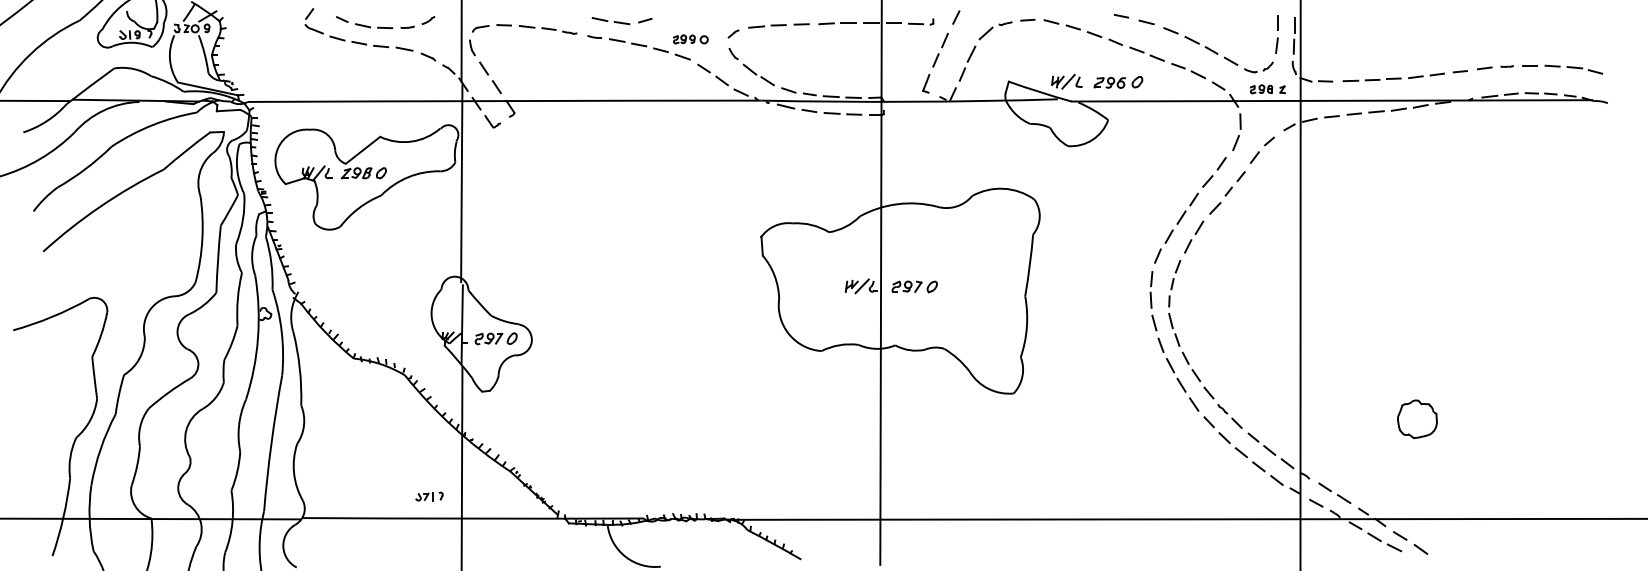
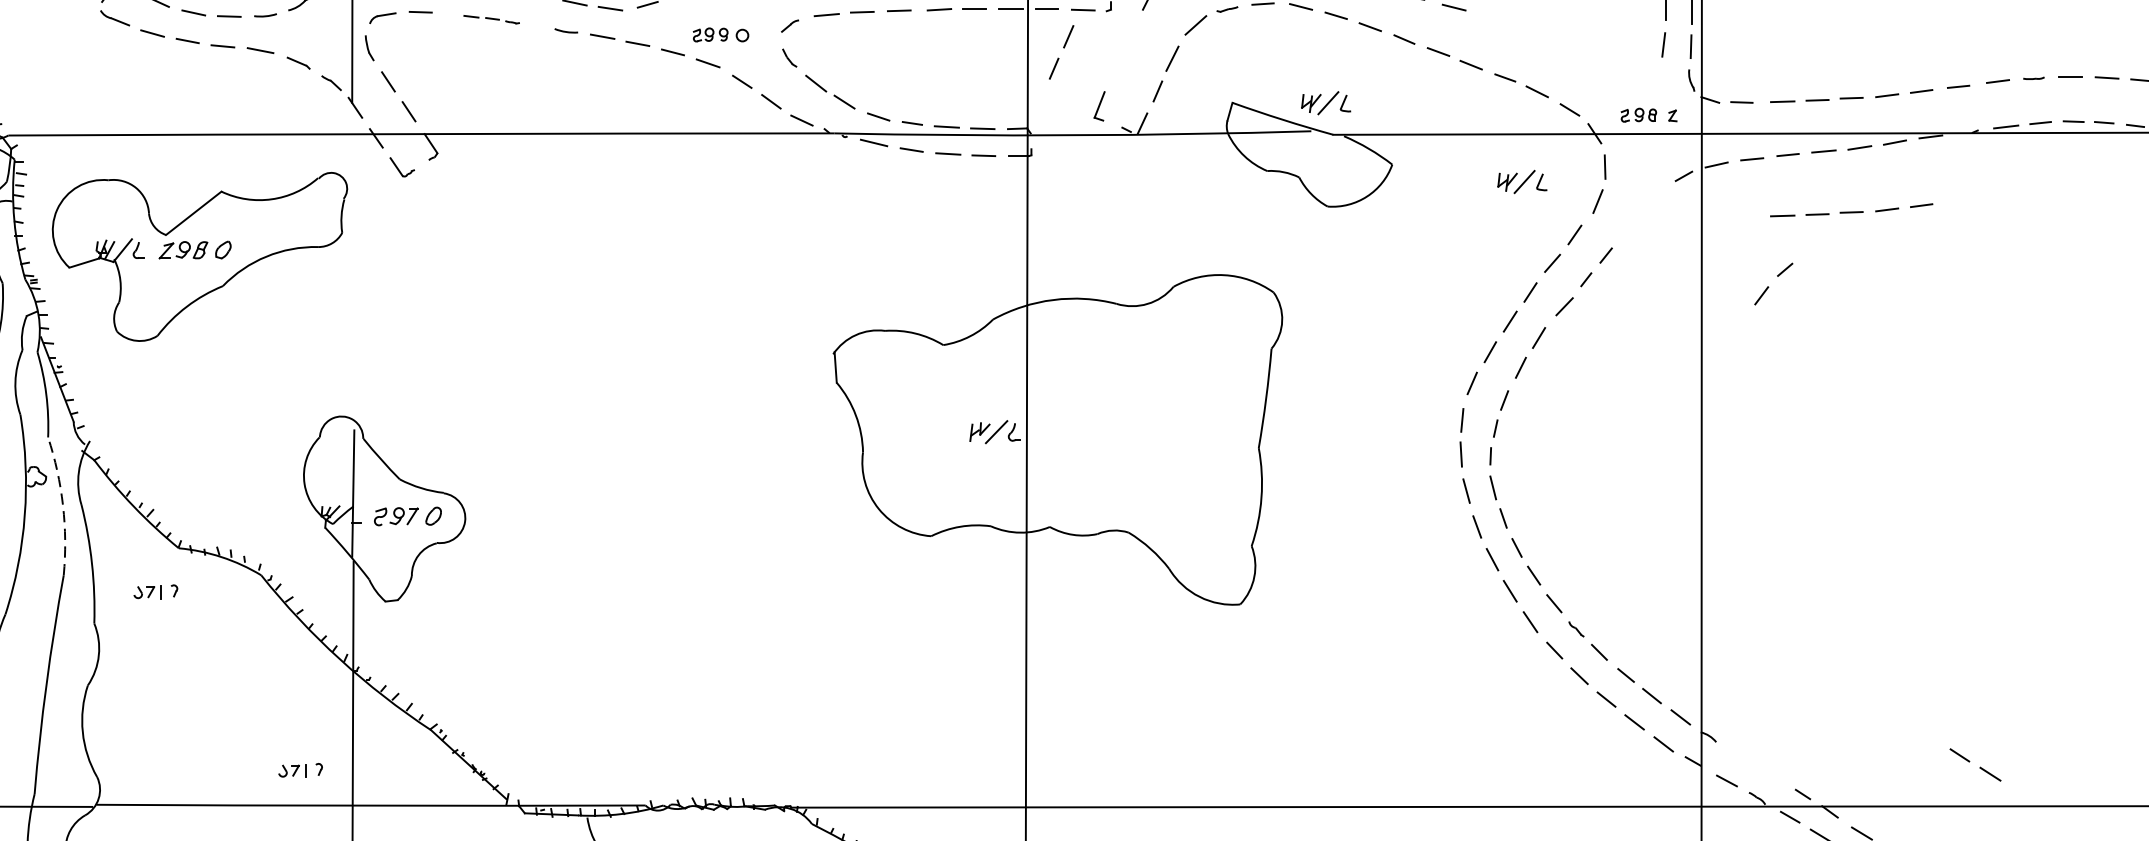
part: (548, 29) -> (492, 18), size x0.6
line: (941, 47) -> (1063, 47), moved
part: (1218, 50) -> (1569, 52), removed
part: (1118, 82) -> (1408, 104), removed
part: (1188, 130) -> (1521, 181), added
part: (1393, 148) -> (1851, 210), added
part: (1262, 149) -> (1773, 282), moved
line: (461, 183) -> (352, 266), removed
part: (914, 286) -> (1080, 432), removed
arc: (281, 332) -> (62, 506), solid -> dashed
part: (339, 385) -> (155, 591), added
part: (1417, 419) -> (1889, 646), removed
line: (1336, 495) -> (1978, 768), moved

